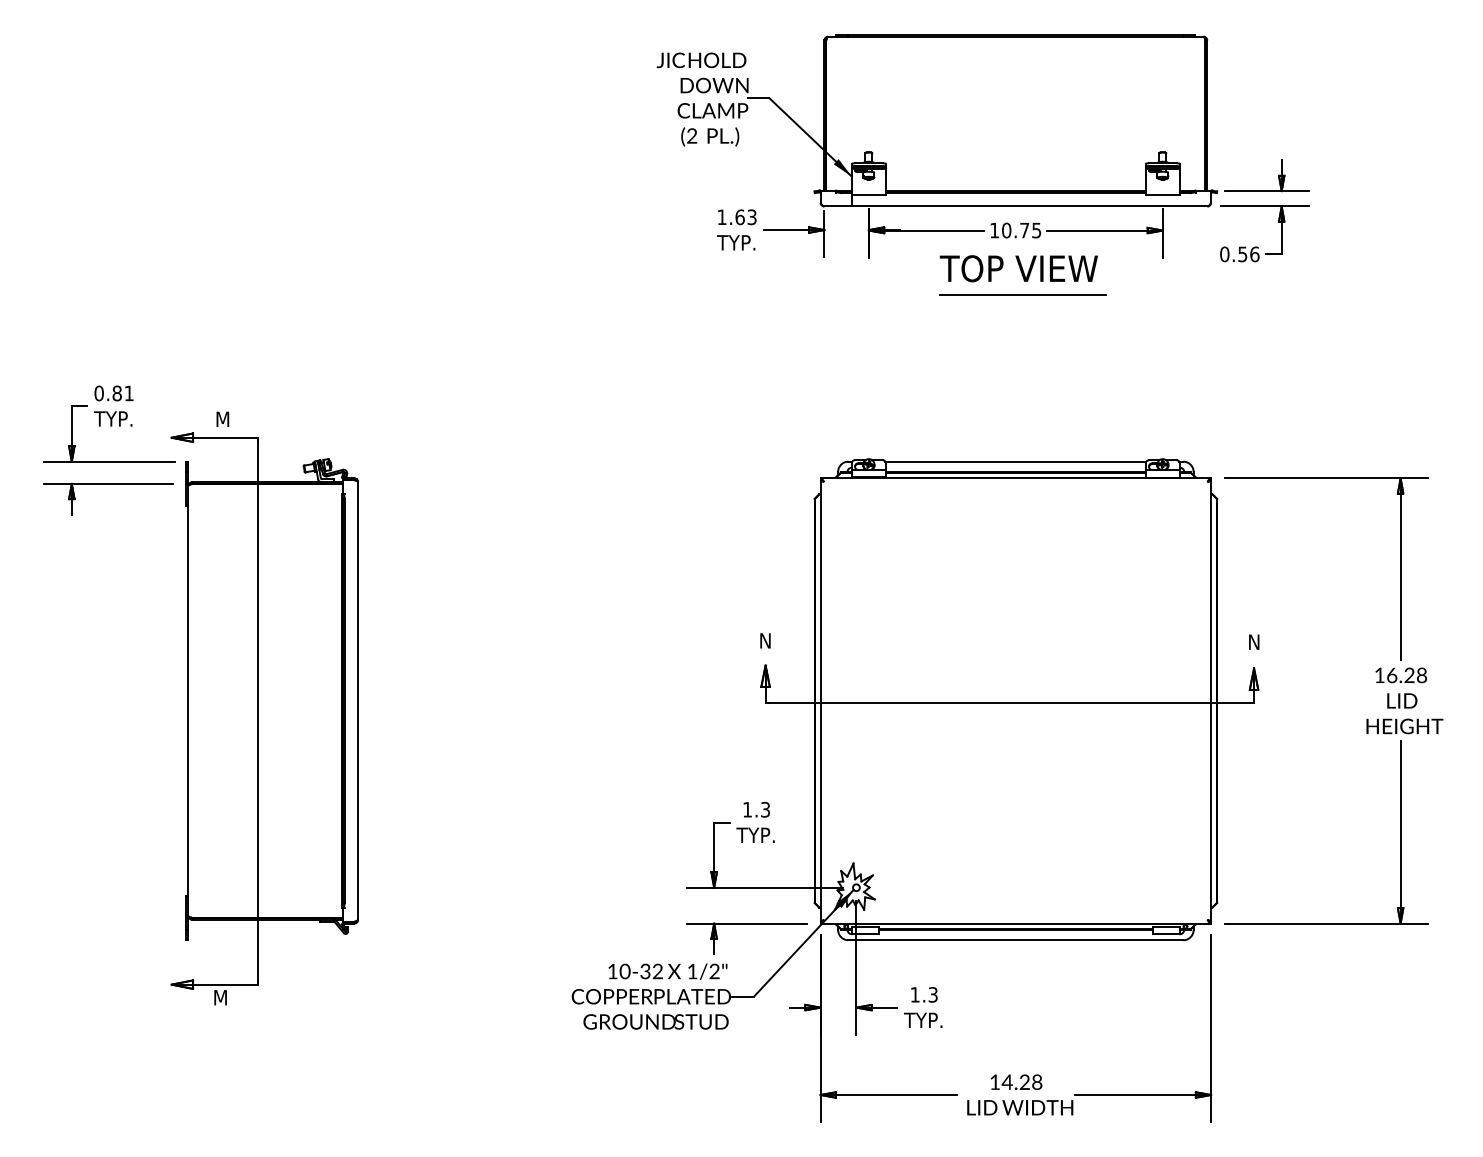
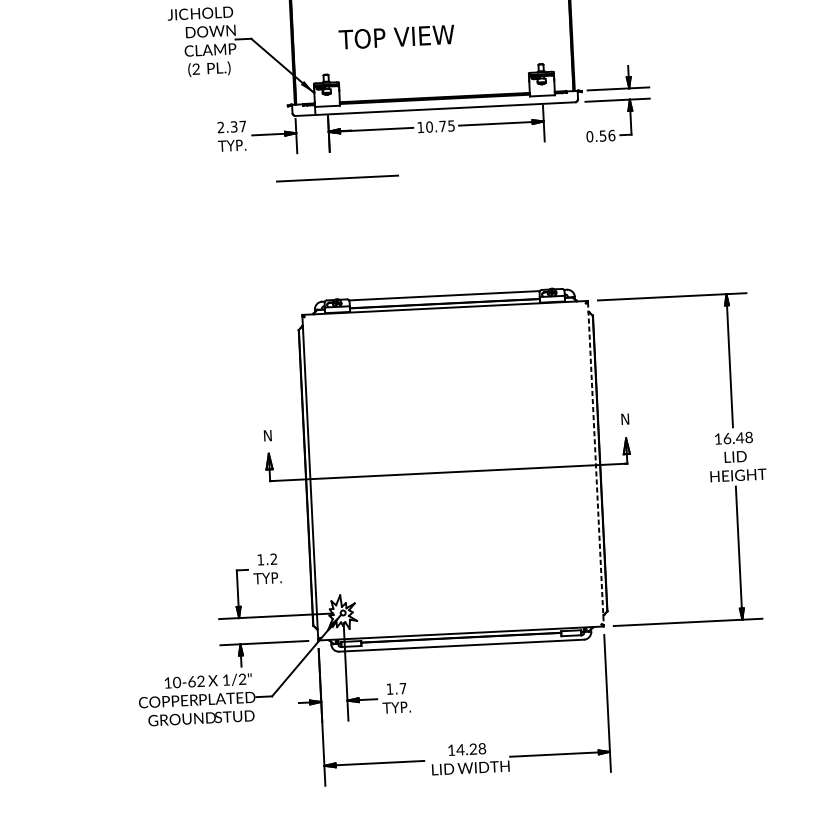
text: (736, 217) -> (231, 127), 1.63 -> 2.37
text: (1018, 268) -> (396, 37), moved
line: (1022, 294) -> (337, 178), moved
text: (1409, 674) -> (739, 437), 16.28 -> 16.48
line: (1211, 700) -> (596, 463), solid -> dashed
text: (765, 809) -> (273, 559), 1.3 -> 1.2
text: (645, 970) -> (191, 681), 10-32 -> 10-62
text: (932, 994) -> (402, 688), 1.3 -> 1.7

